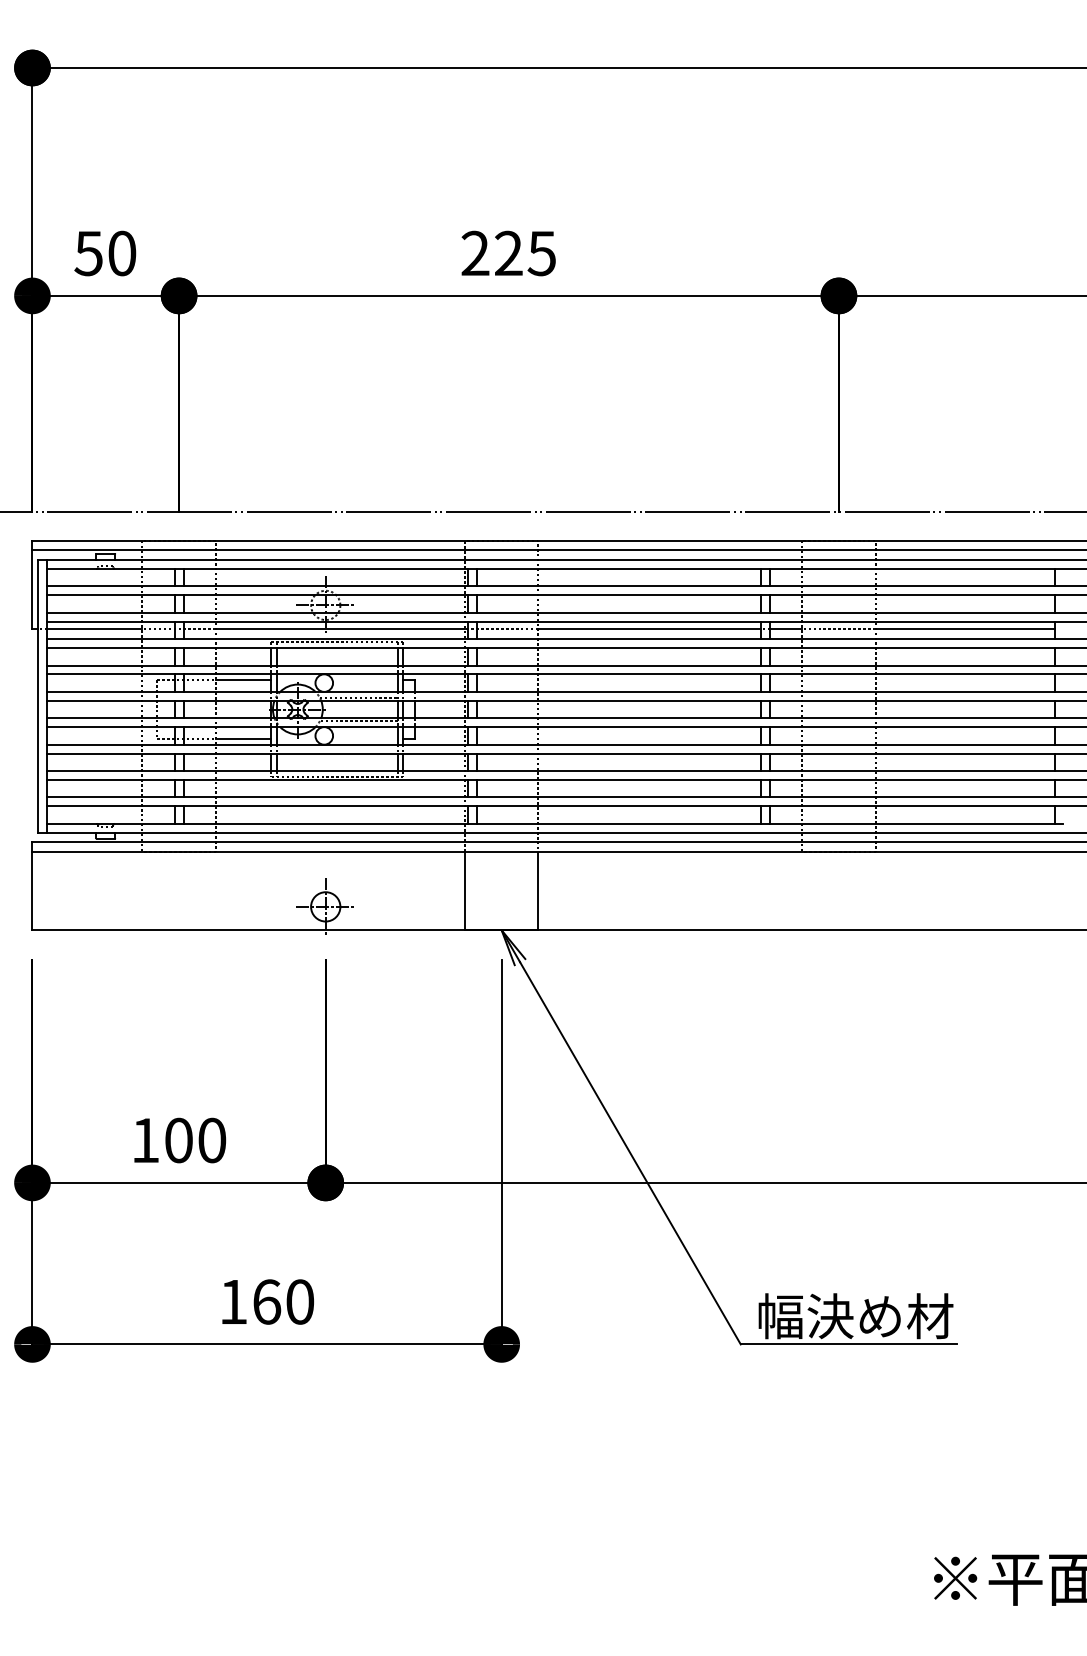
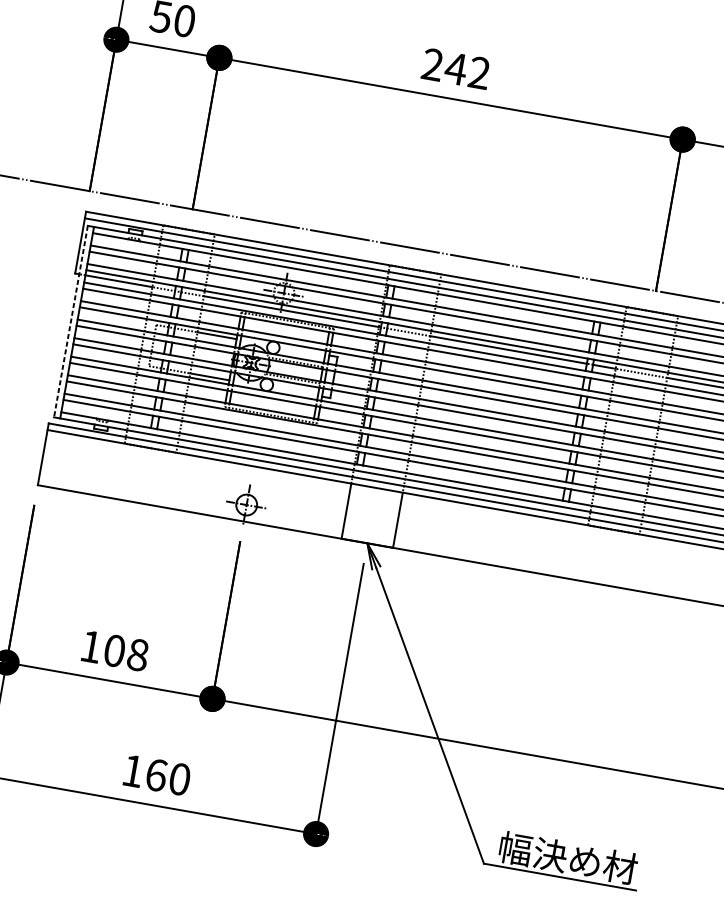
text: (524, 253) -> (467, 70), 225 -> 242
line: (38, 696) -> (71, 321), solid -> dashed
text: (212, 1139) -> (138, 654), 100 -> 108

